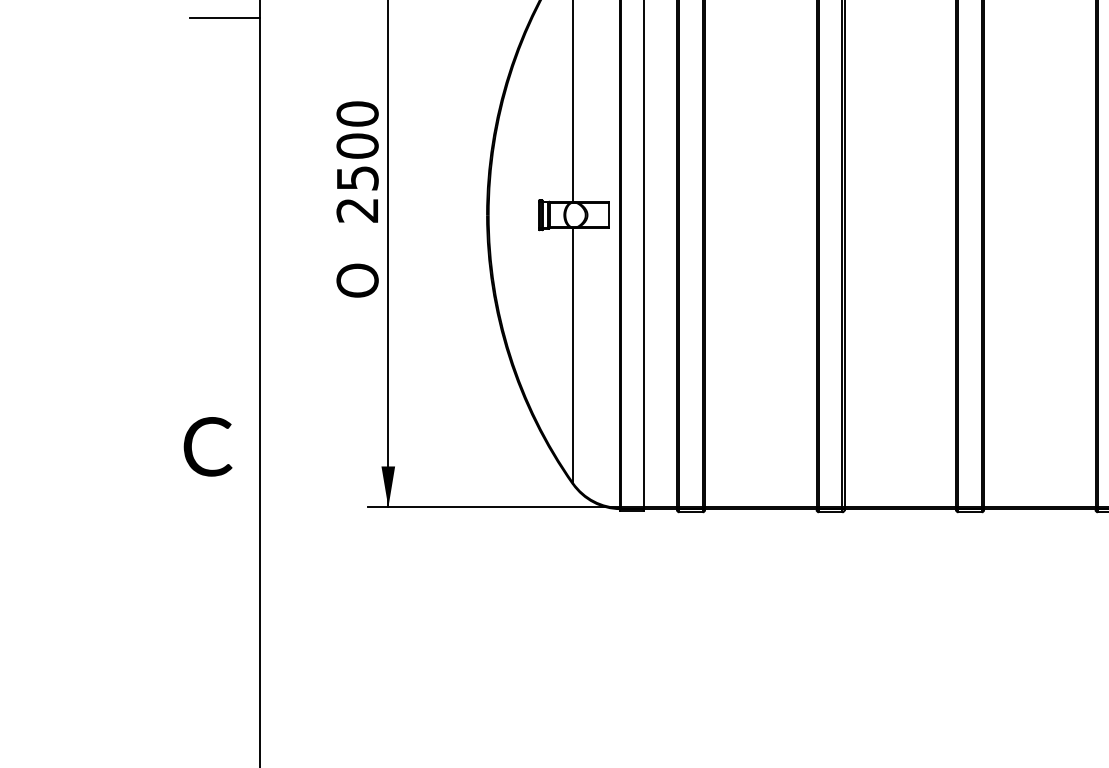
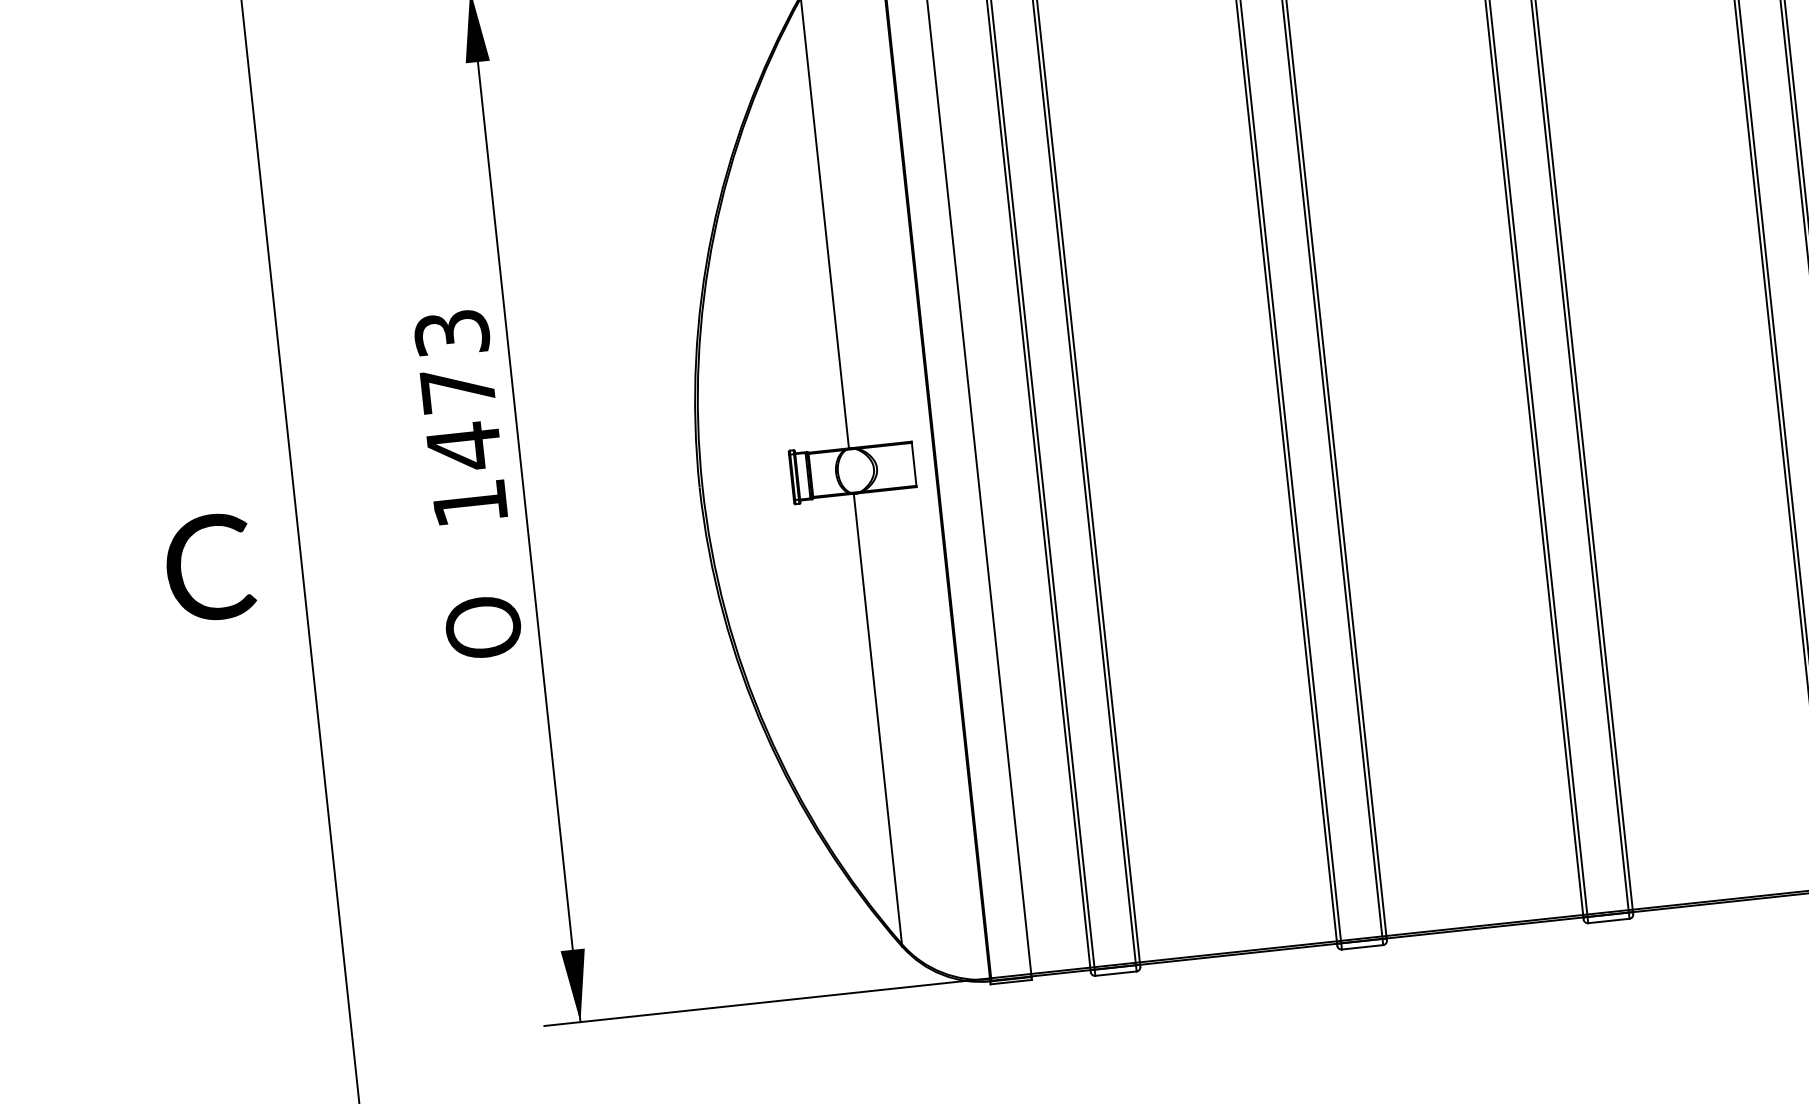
line: (224, 17) -> (198, 187), removed
text: (357, 161) -> (460, 417), 2500 -> 1473
text: (207, 446) -> (208, 567), moved

